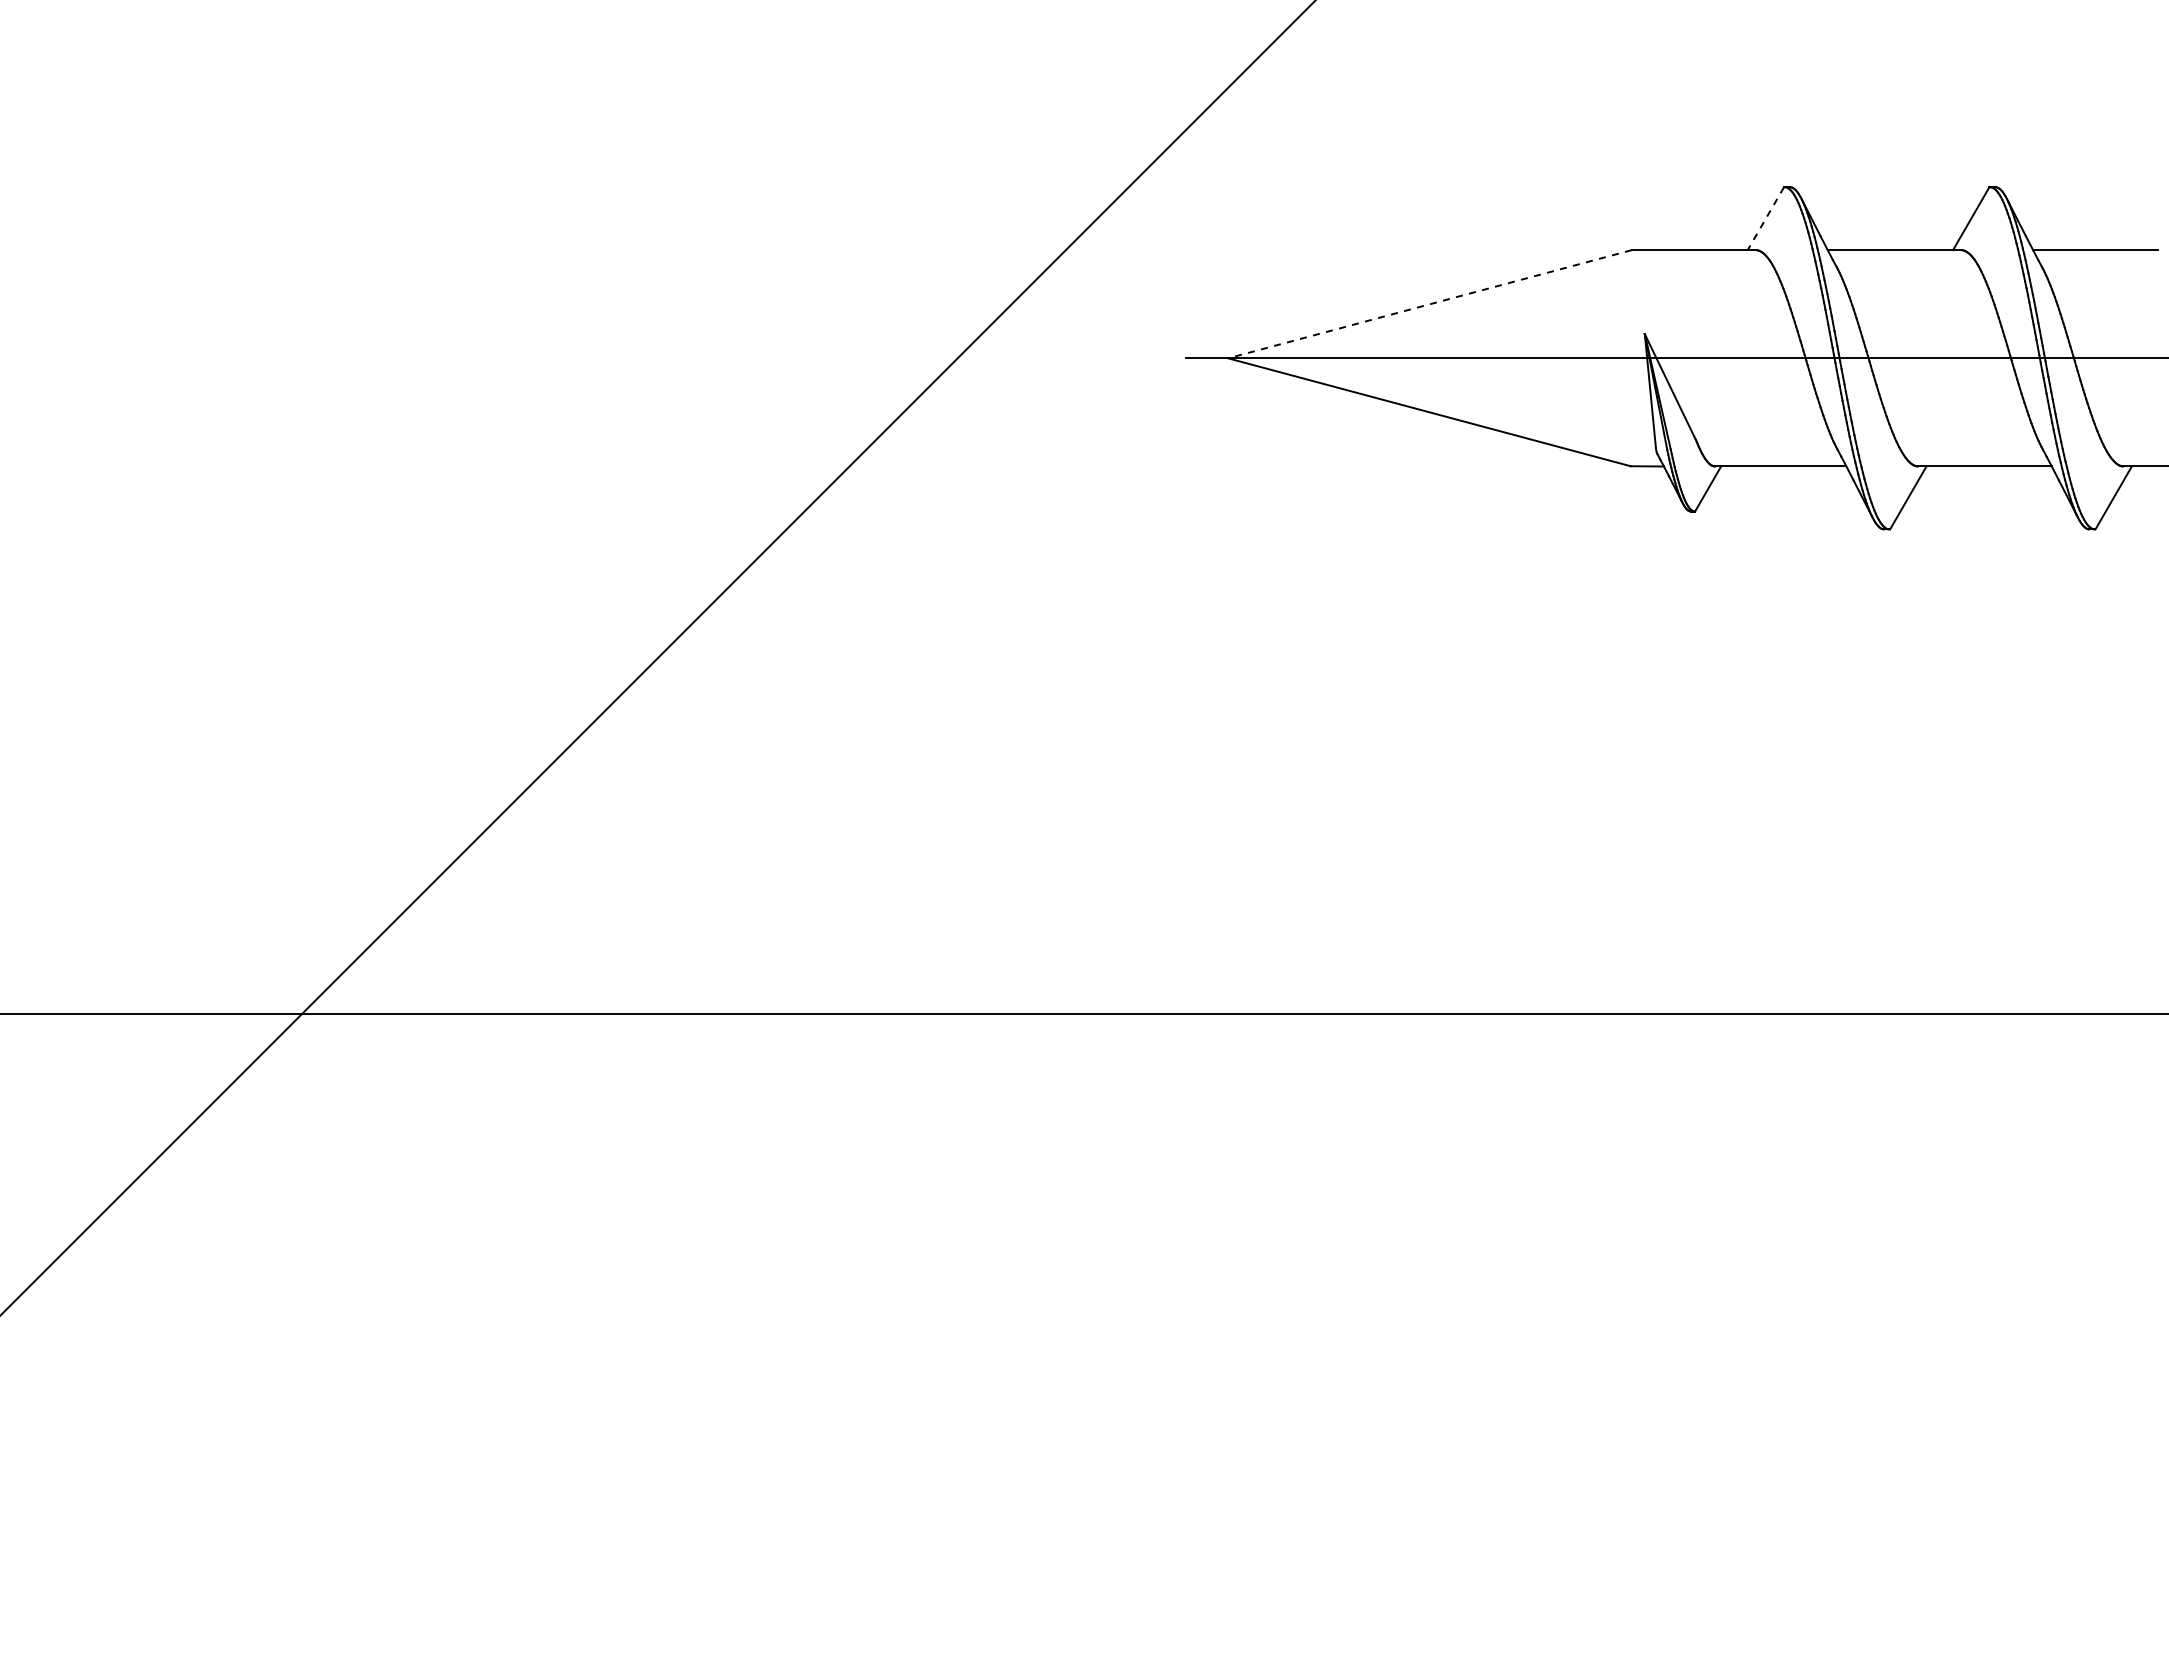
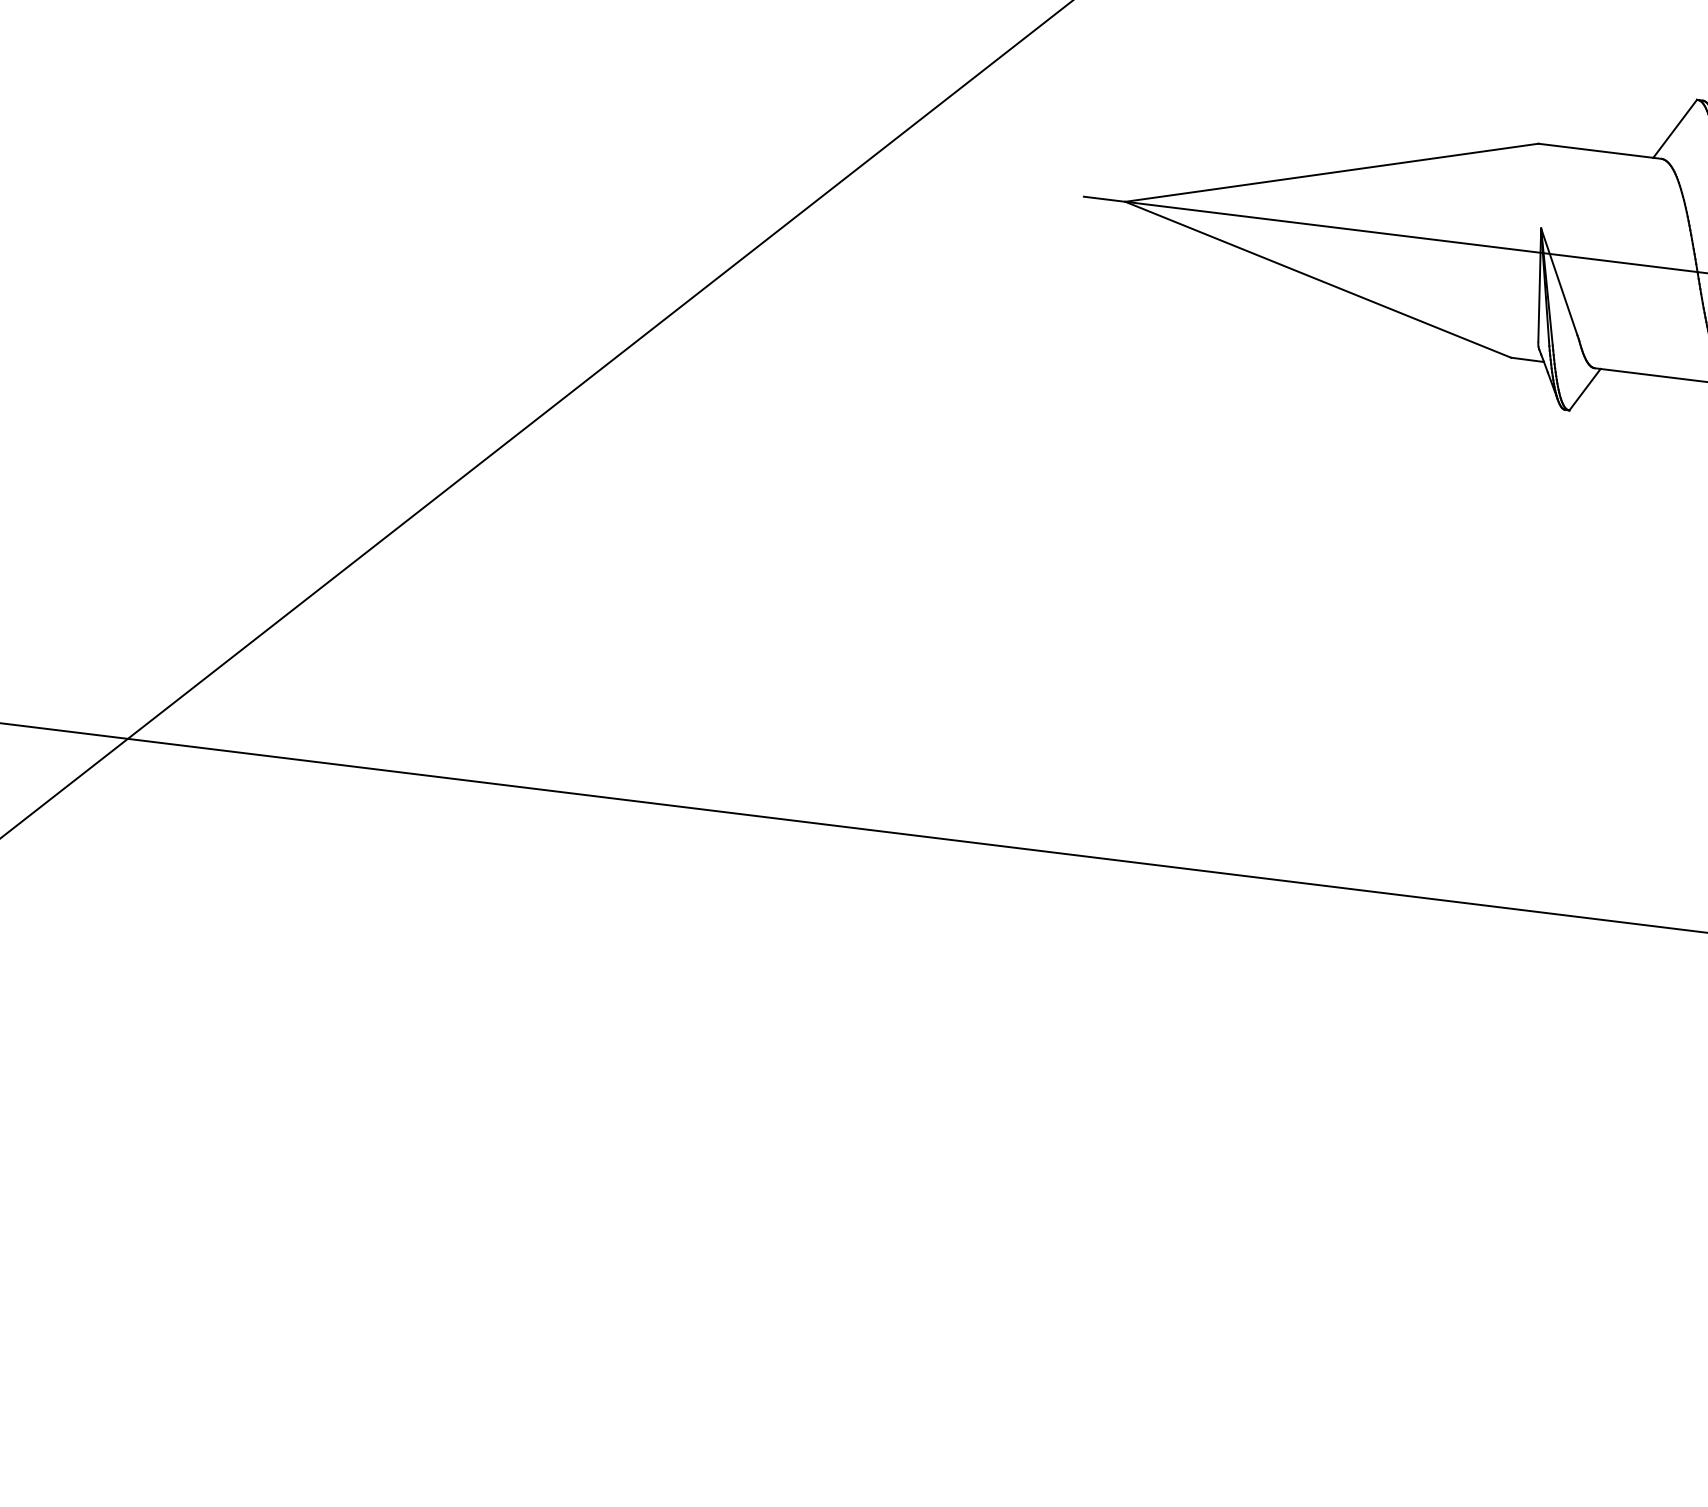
line: (1765, 219) -> (1674, 129), dashed -> solid
line: (1429, 304) -> (1331, 172), dashed -> solid

